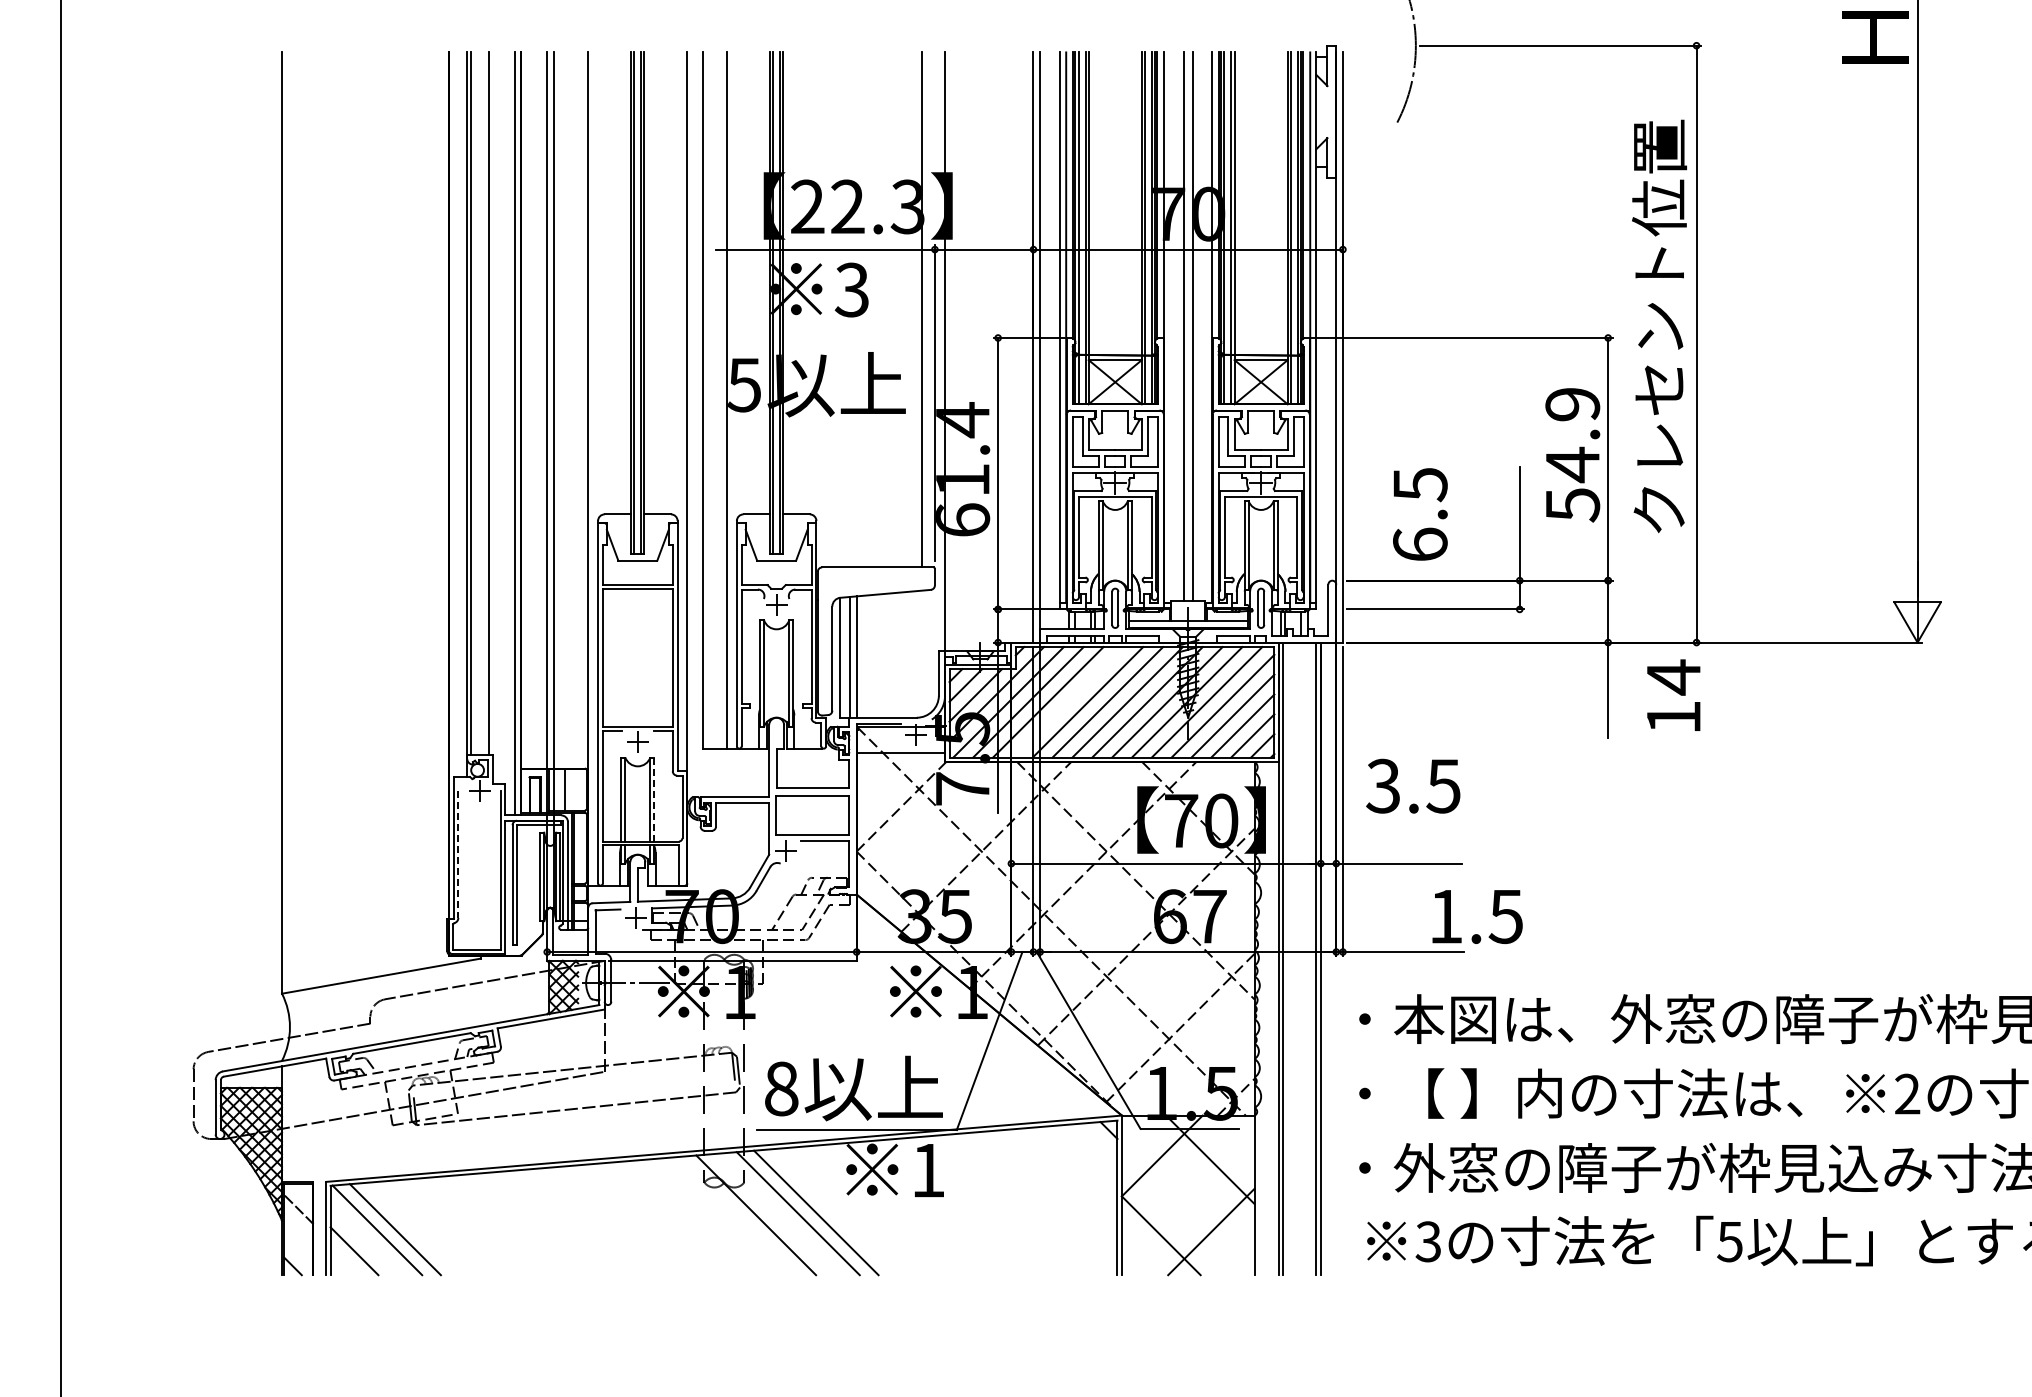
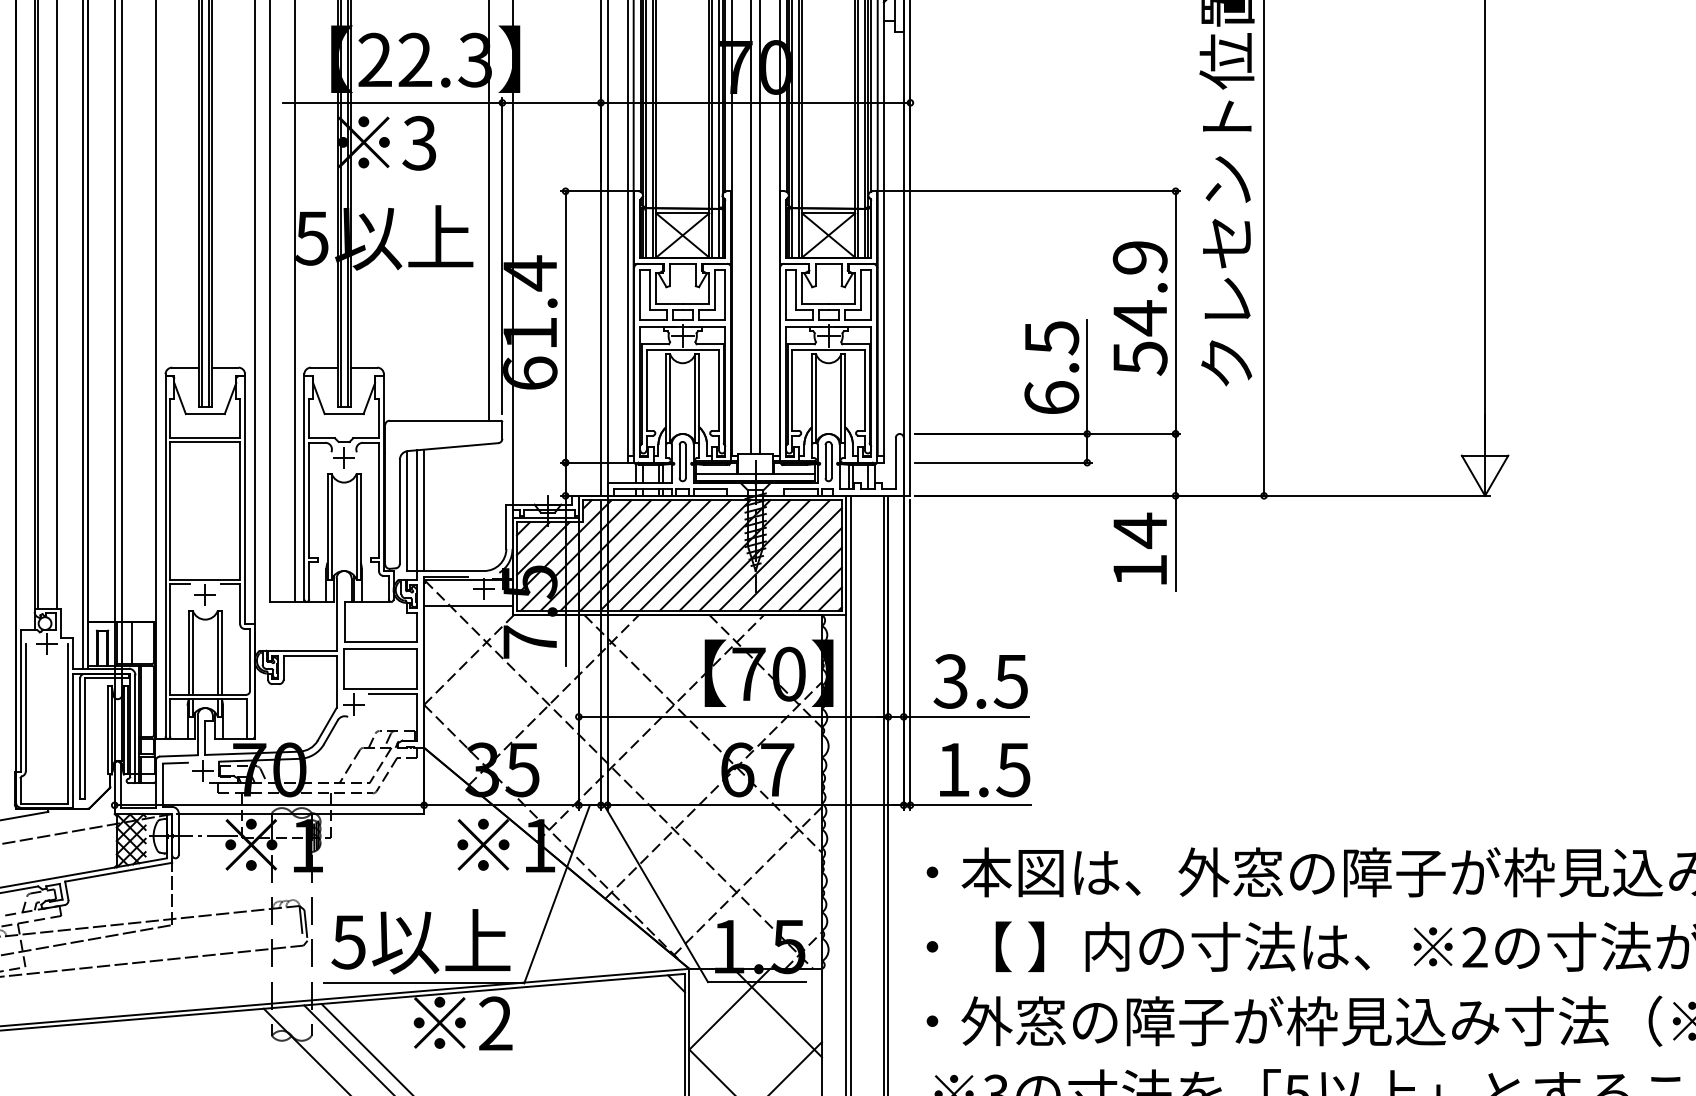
text: (1420, 514) -> (1051, 367), moved
text: (1673, 694) -> (1139, 547), moved
line: (1067, 702) -> (634, 555), added
text: (1413, 785) -> (980, 680), moved
line: (654, 799) -> (221, 652), dashed -> solid
line: (458, 855) -> (25, 708), dashed -> solid
text: (1477, 916) -> (984, 769), moved
text: (780, 1088) -> (347, 941), 8 -> 5
text: (927, 1170) -> (494, 1023), 1 -> 2

